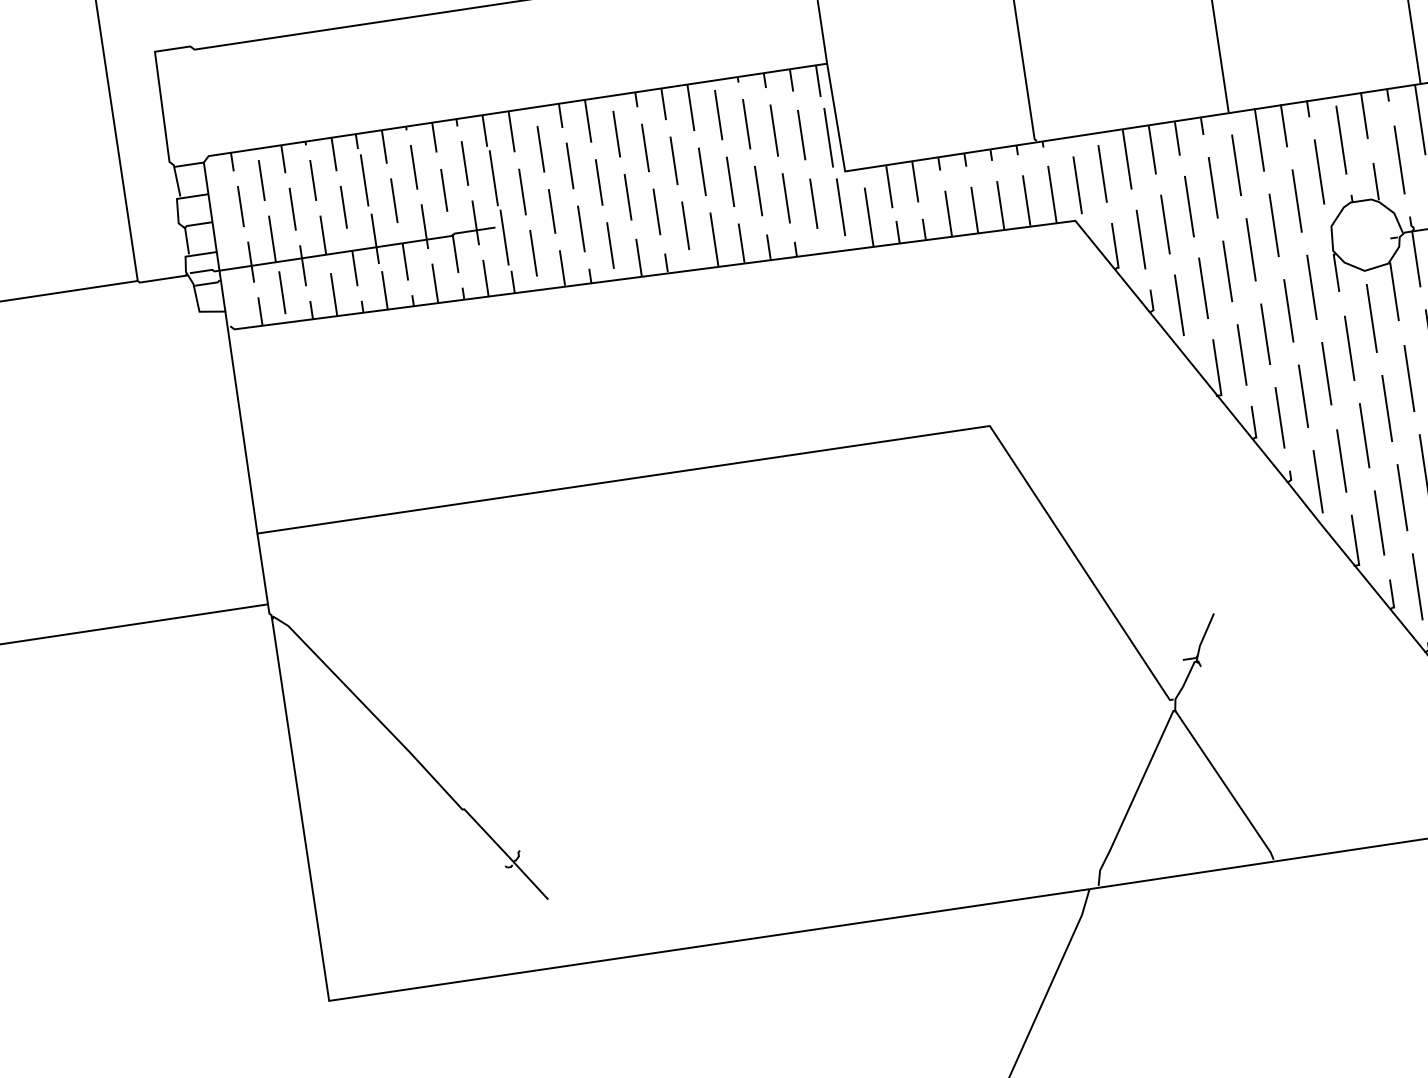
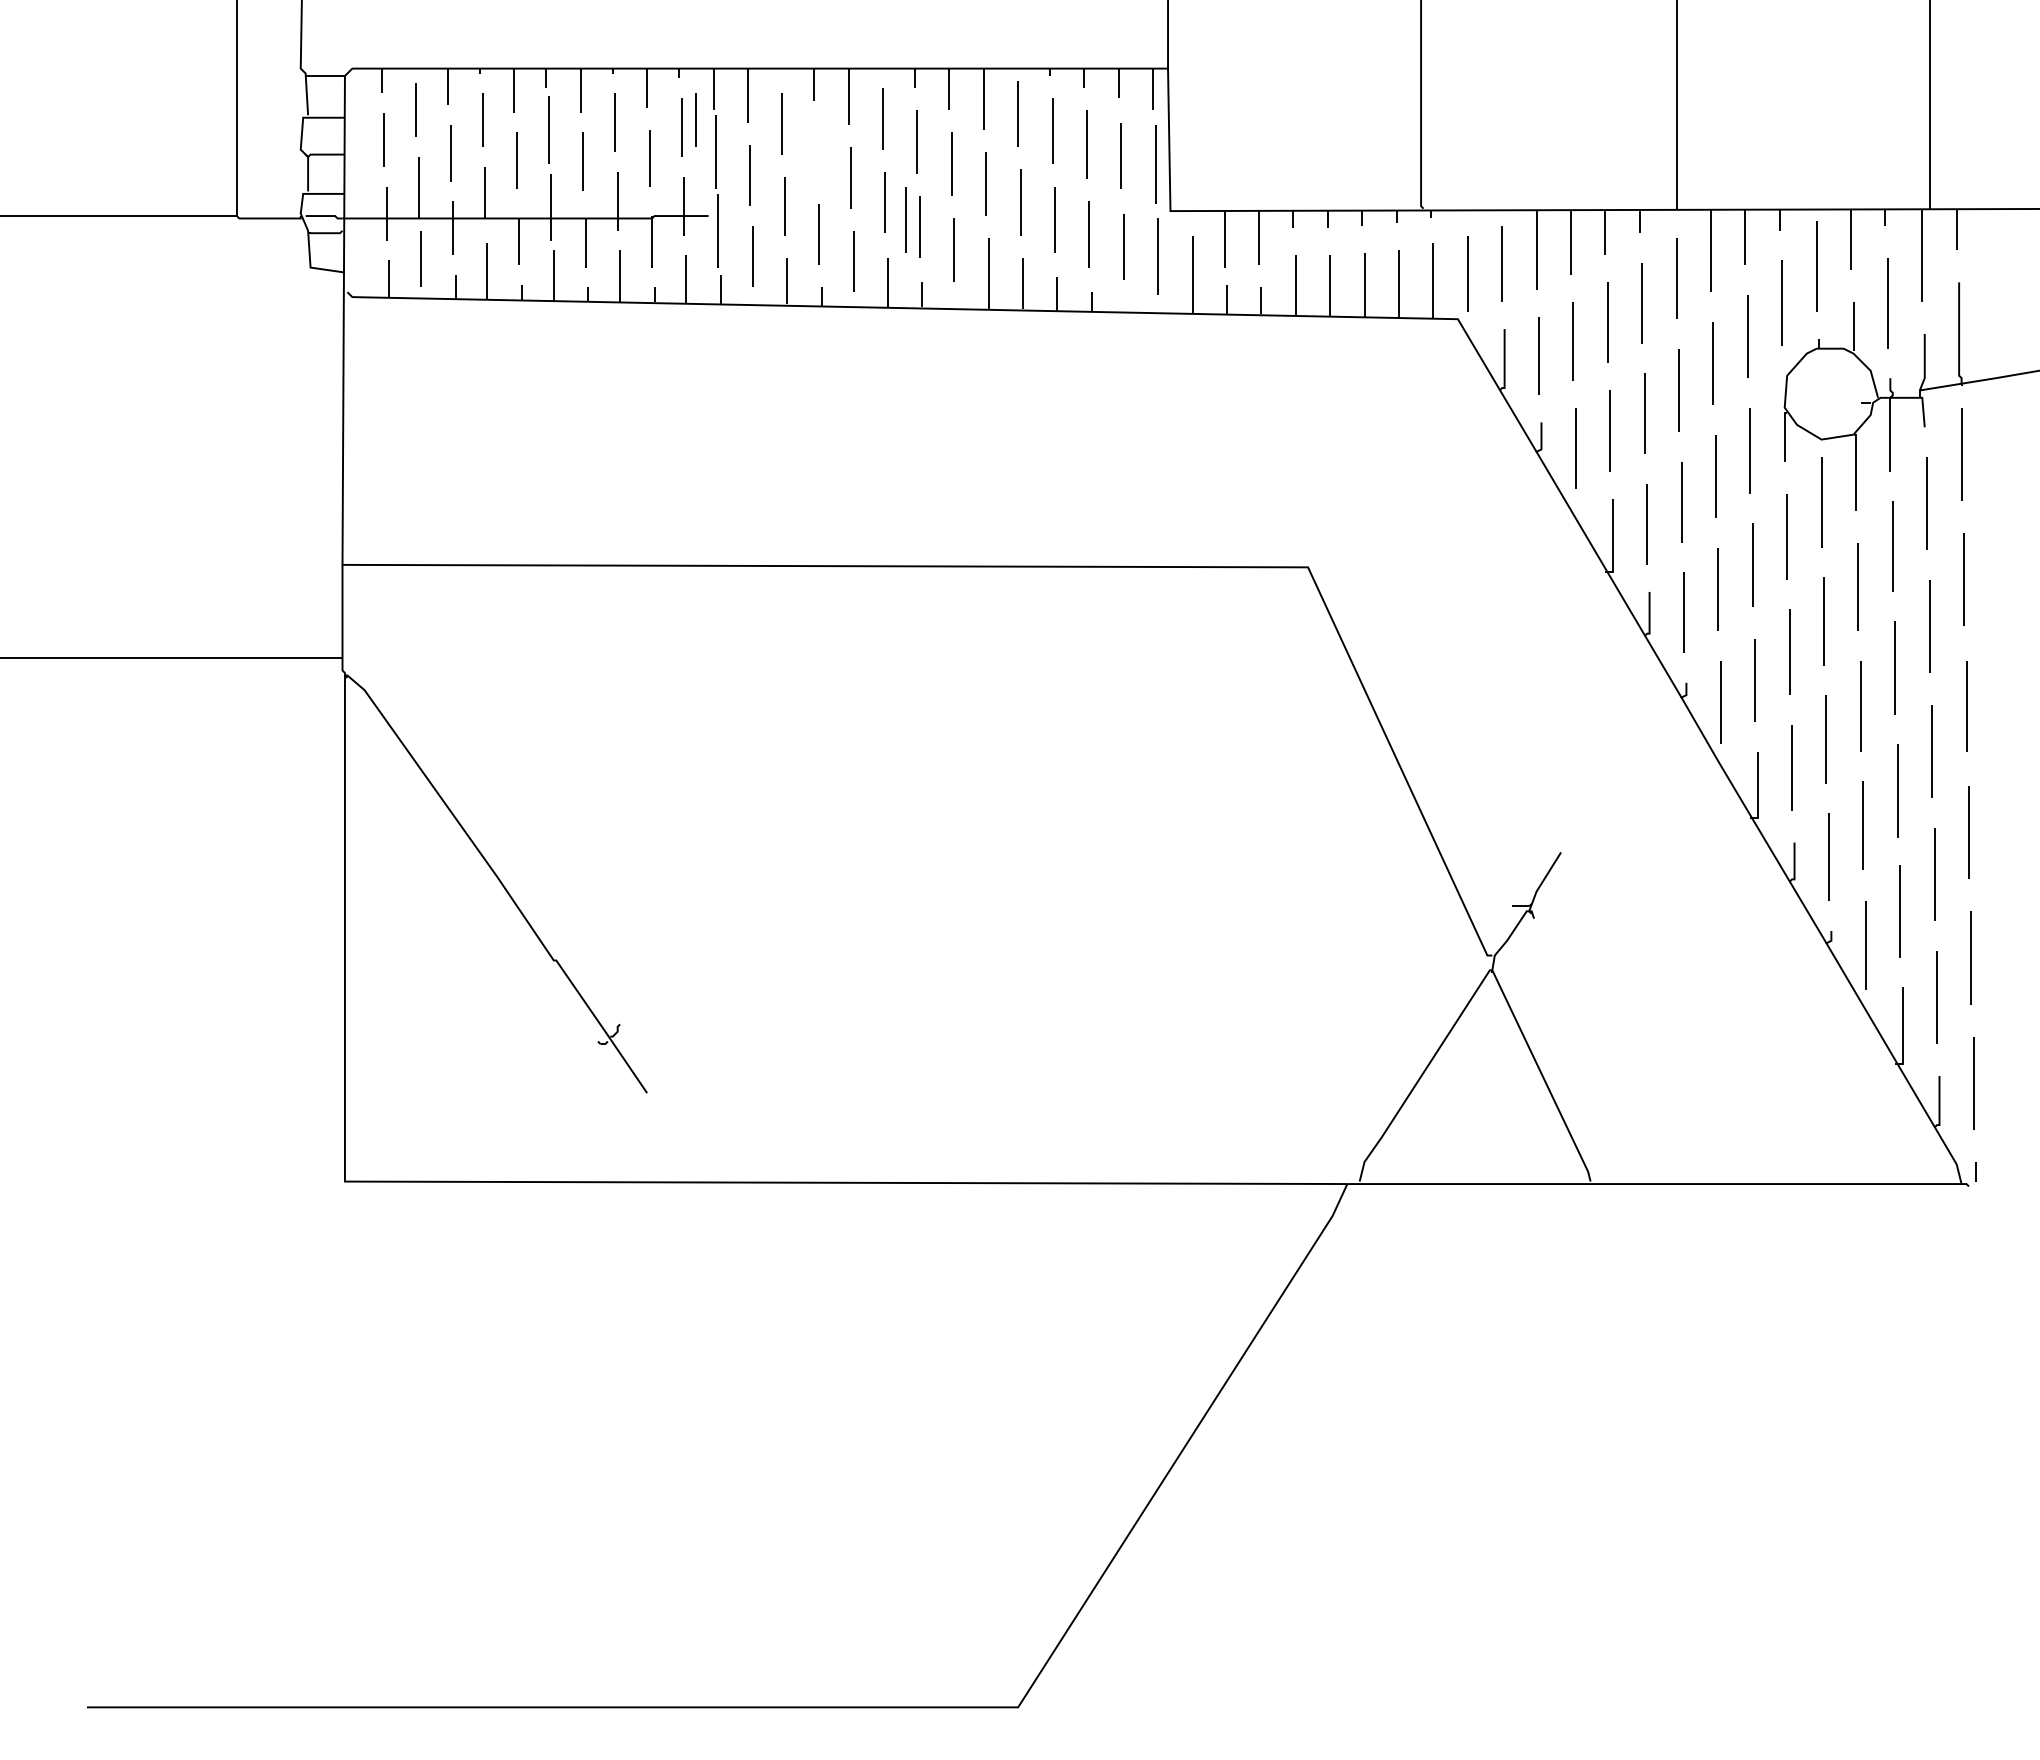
line: (474, 155) -> (695, 119), added
line: (569, 165) -> (816, 150), removed
line: (645, 207) -> (905, 219), added

